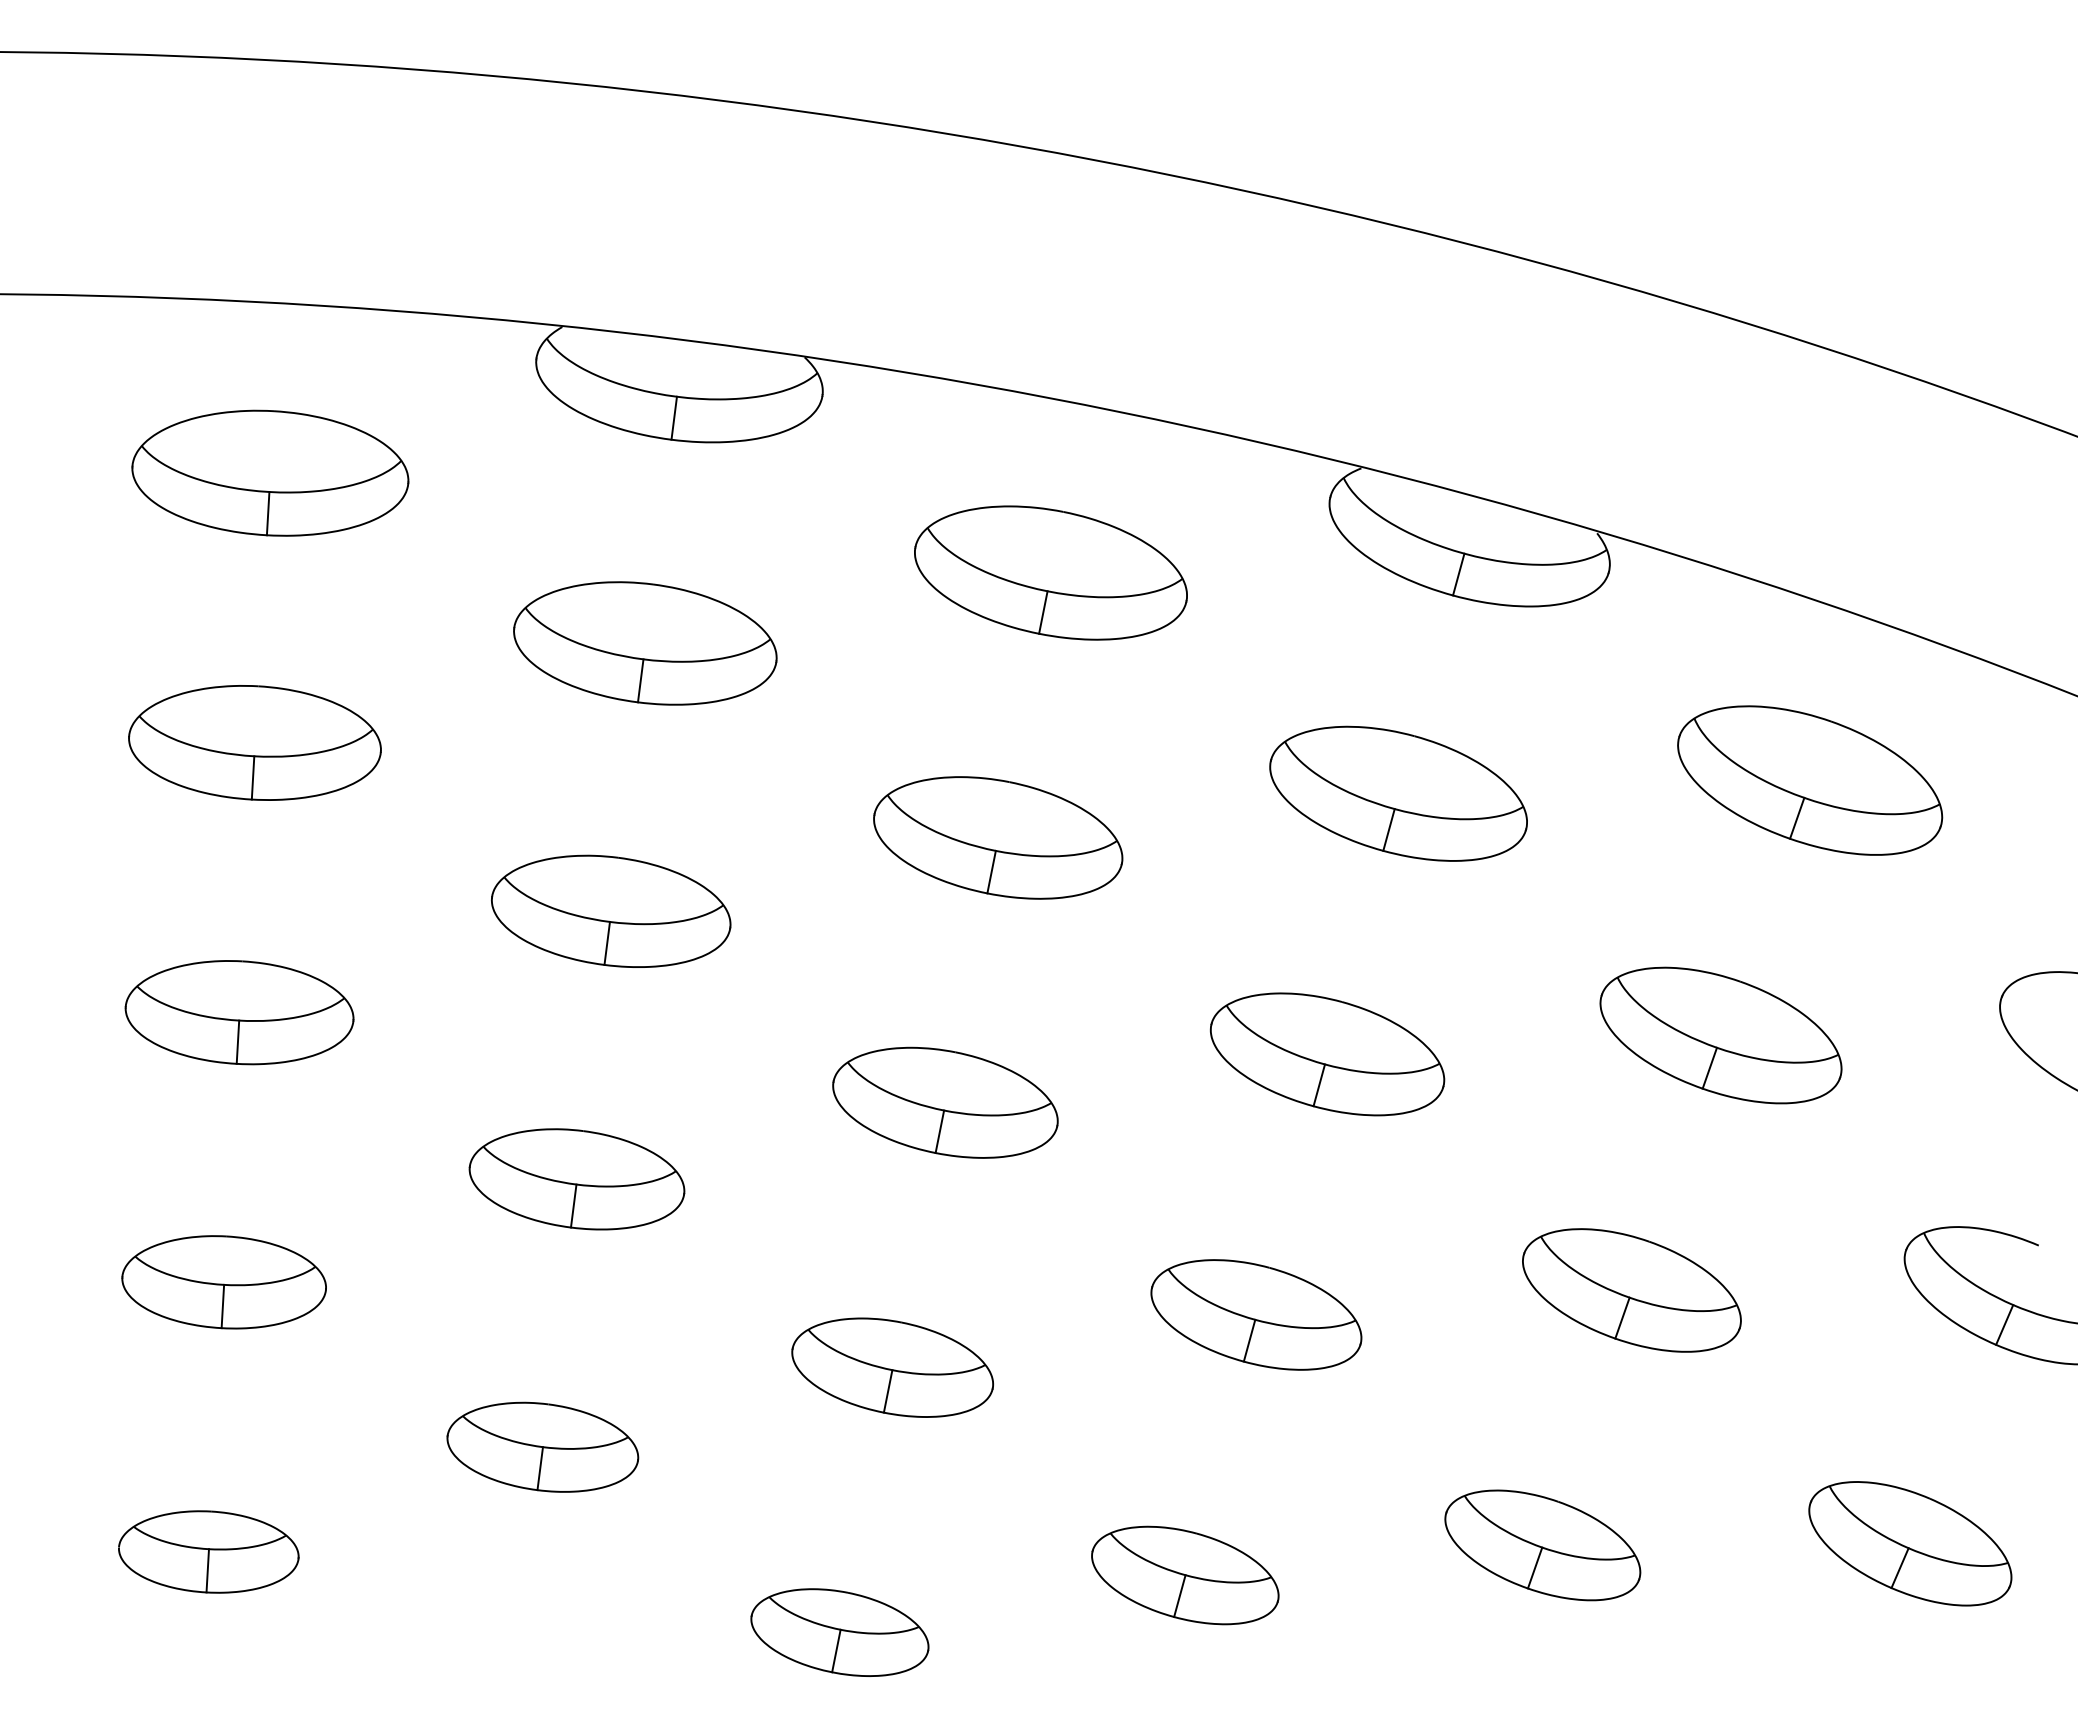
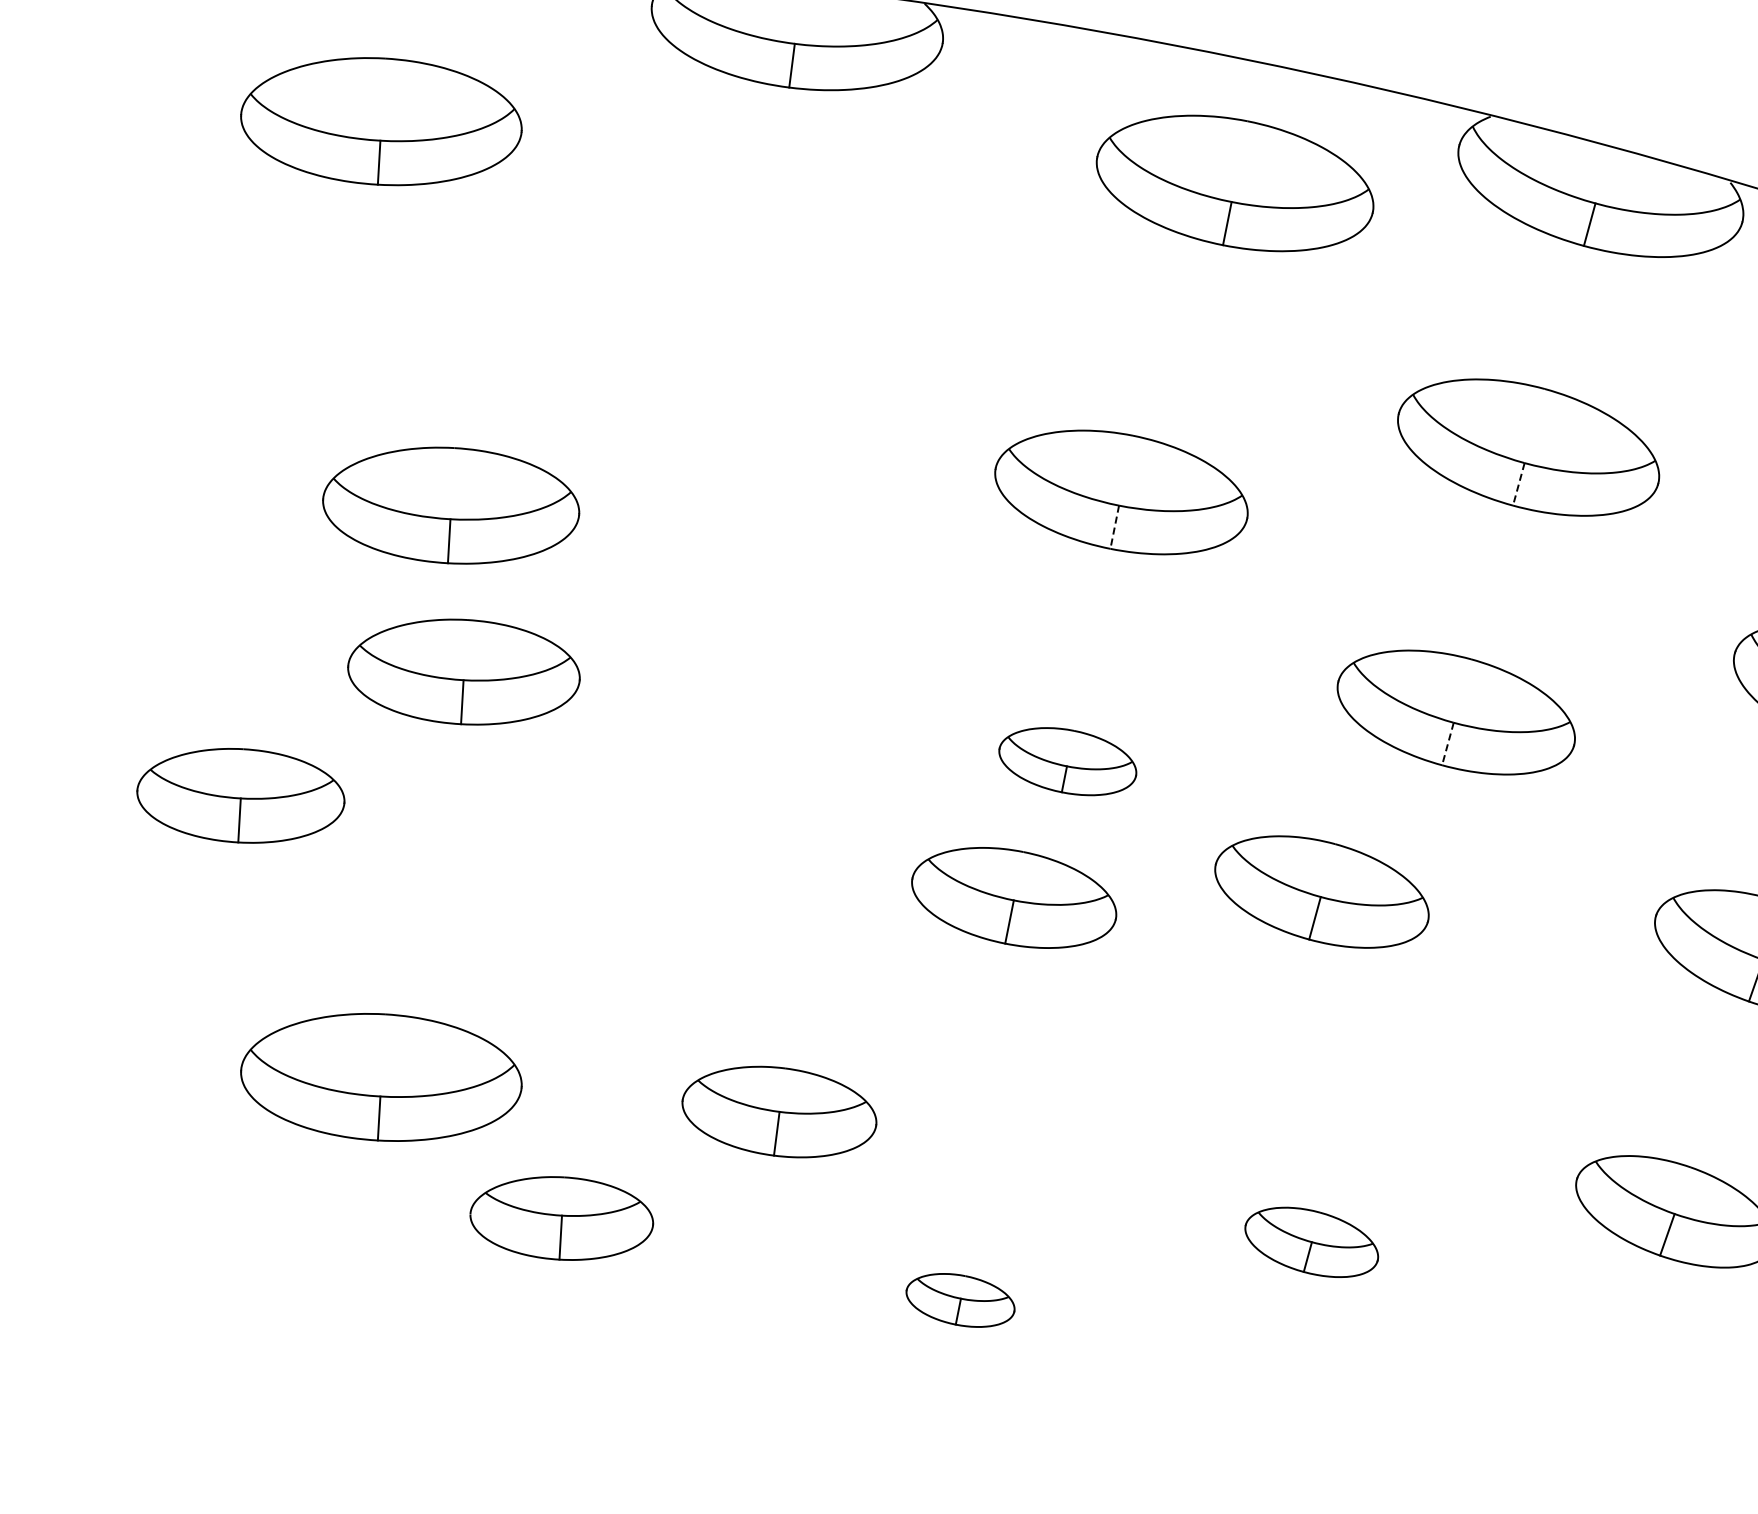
part: (1050, 572) -> (1234, 182), moved
part: (645, 643) -> (762, 294), removed
part: (254, 742) -> (450, 505), moved
line: (1389, 829) -> (1519, 483), solid -> dashed
line: (991, 872) -> (1114, 527), solid -> dashed
part: (611, 910) -> (728, 566), removed
part: (239, 1012) -> (463, 671), moved
line: (1319, 1085) -> (1448, 744), solid -> dashed
part: (945, 1102) -> (1067, 761), size x0.6
part: (576, 1179) -> (692, 839), removed
part: (223, 1282) -> (240, 796), moved
part: (1256, 1314) -> (1322, 891), moved
part: (892, 1367) -> (1013, 897), moved
part: (270, 1412) -> (381, 1076), added
part: (542, 1446) -> (779, 1111), moved
part: (208, 1551) -> (561, 1218), moved
part: (1185, 1575) -> (1311, 1242), size x0.7
part: (839, 1632) -> (960, 1300), size x0.6

